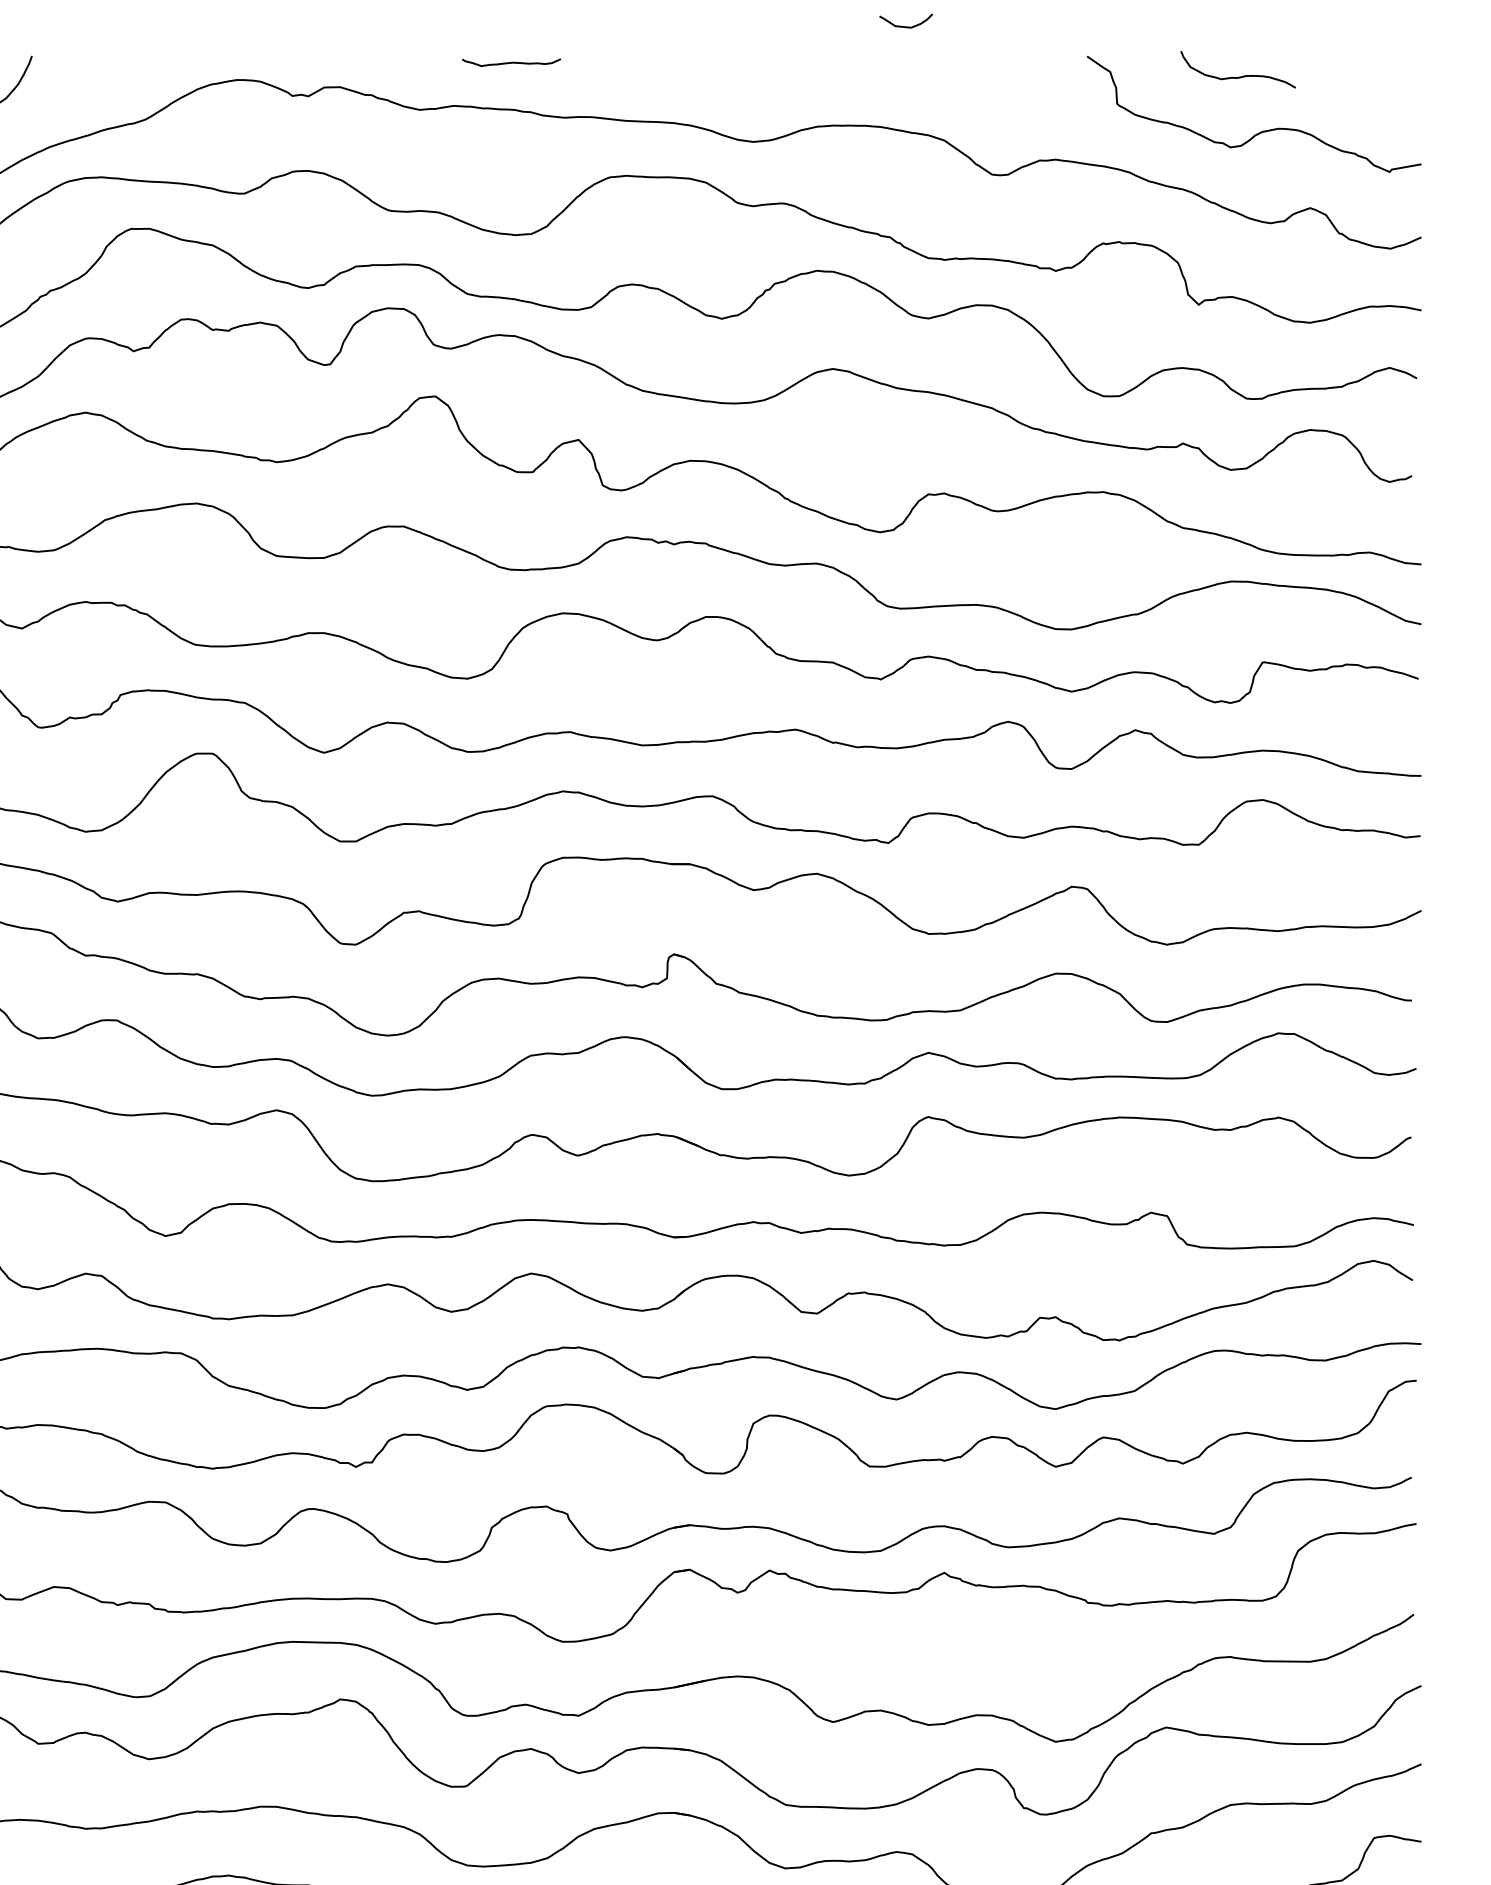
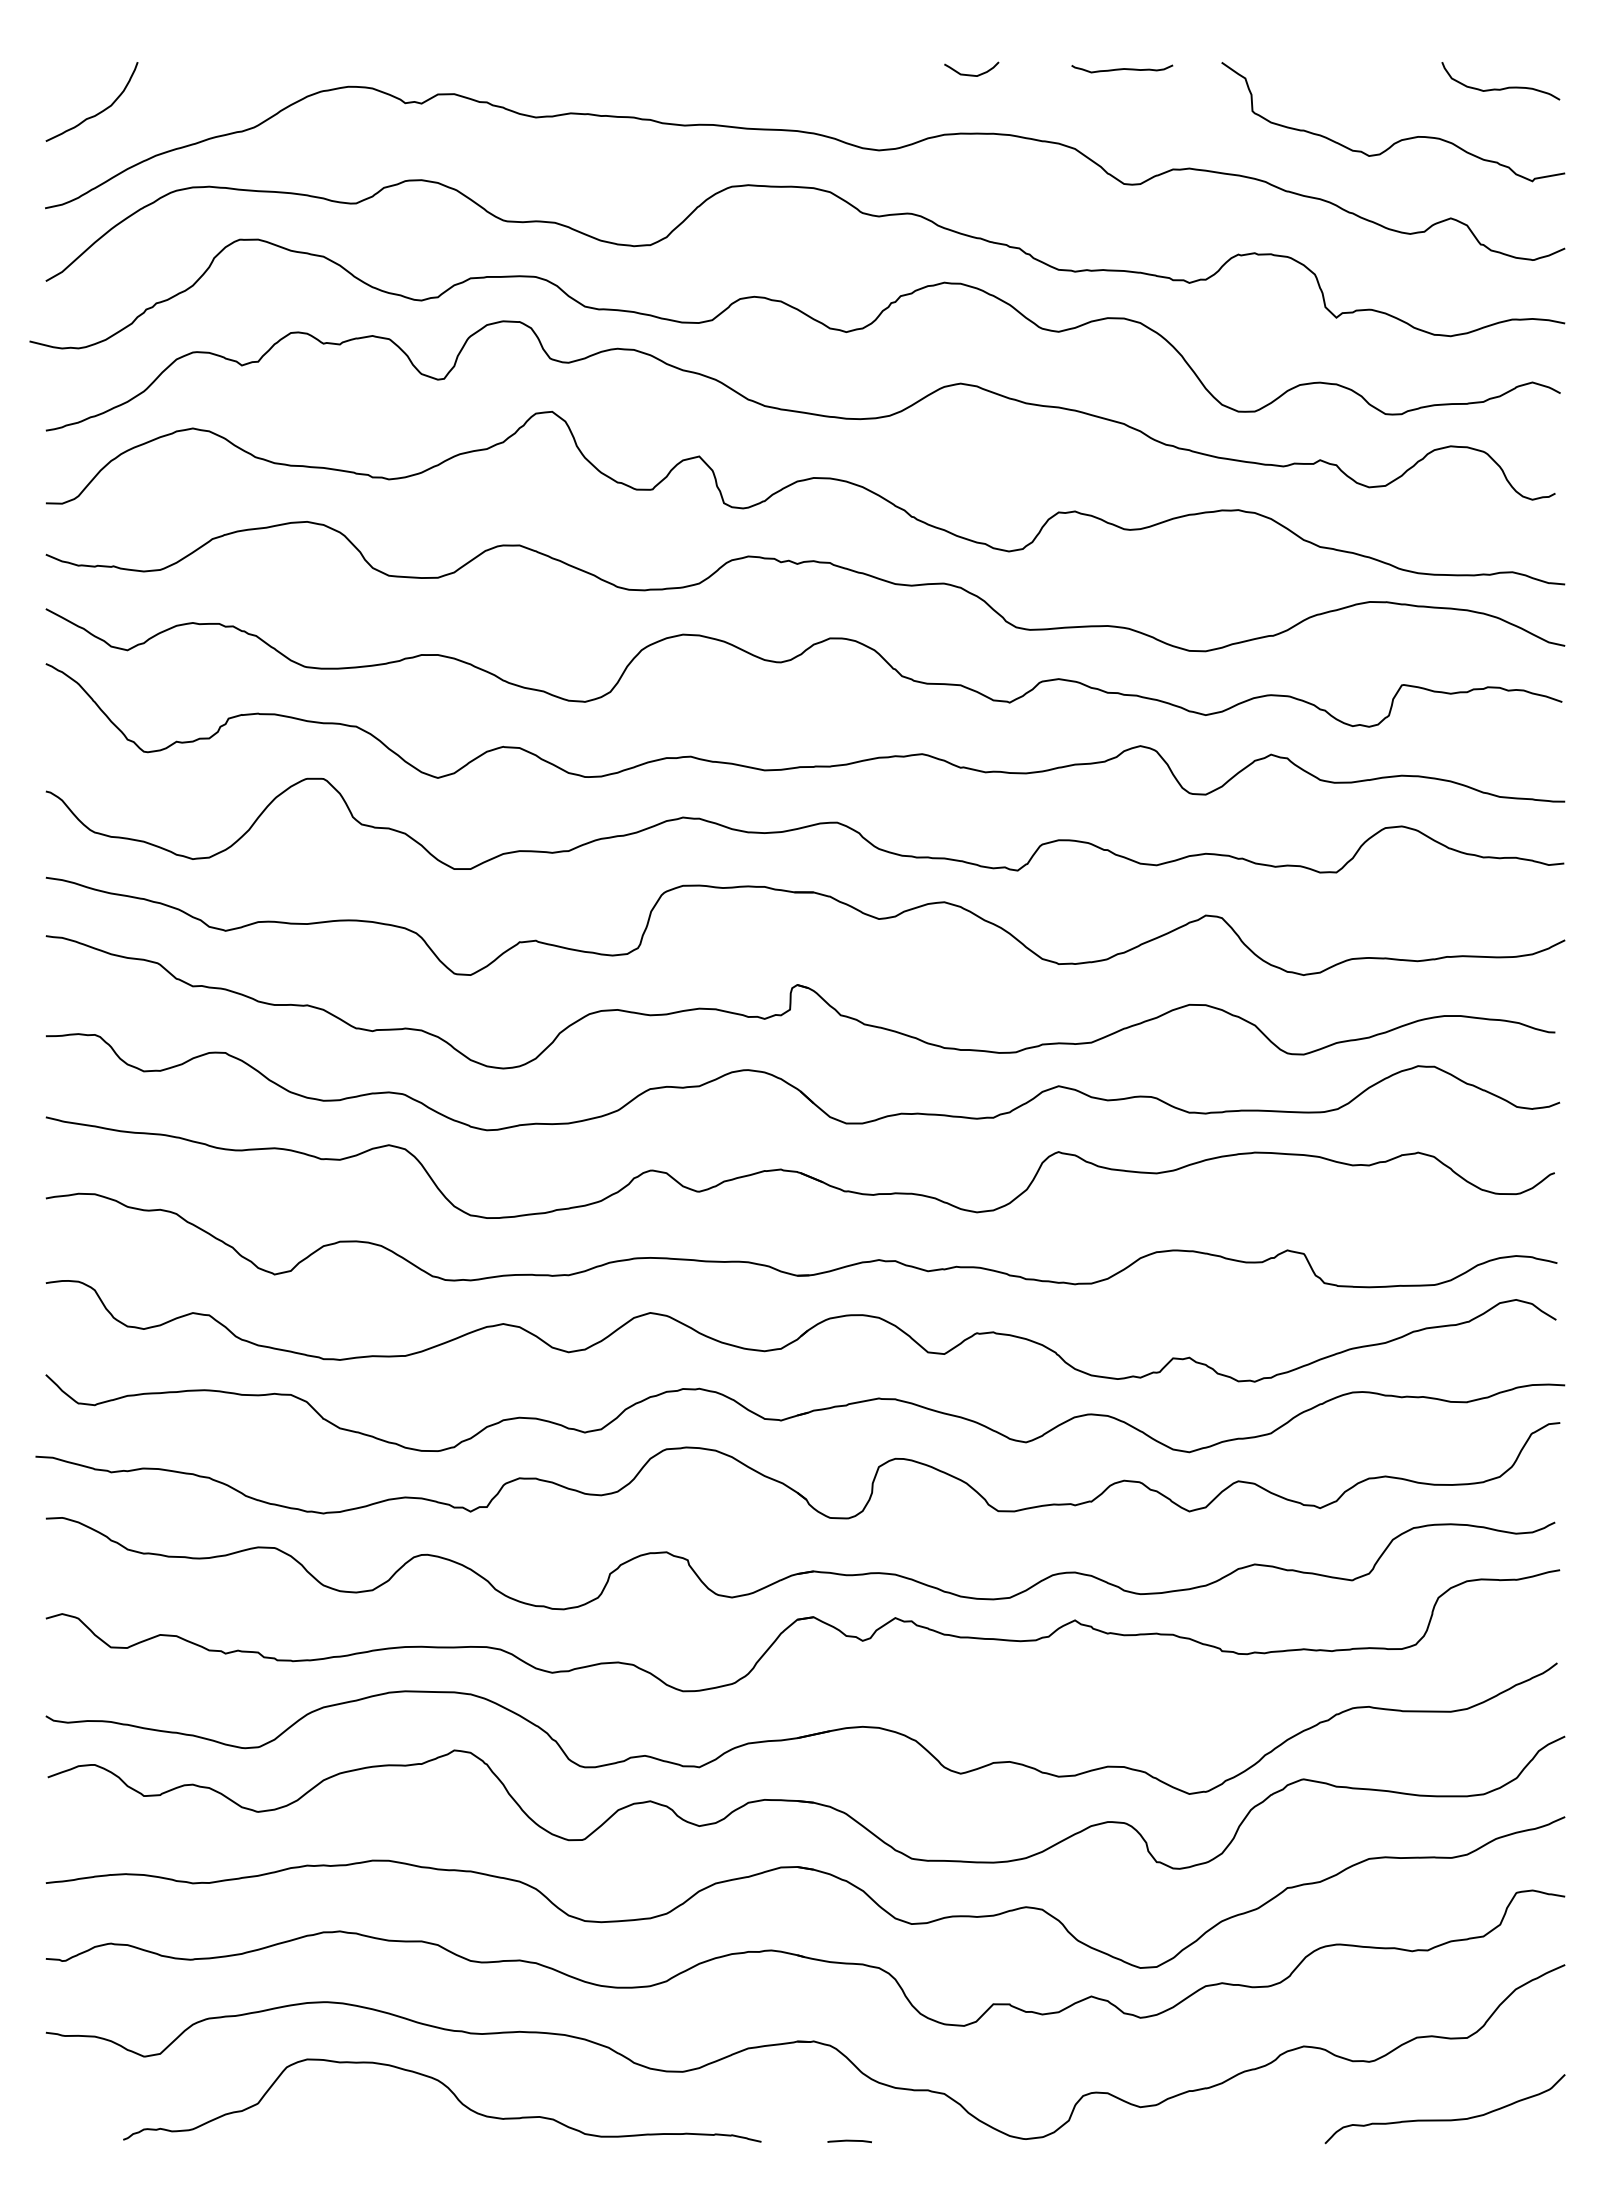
curve: (905, 26) -> (971, 74), moved
curve: (511, 62) -> (1122, 68), moved
curve: (1237, 76) -> (1500, 88), moved

